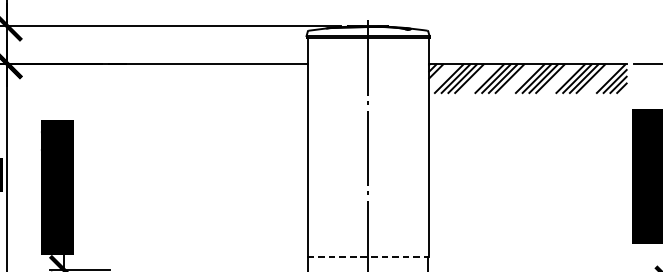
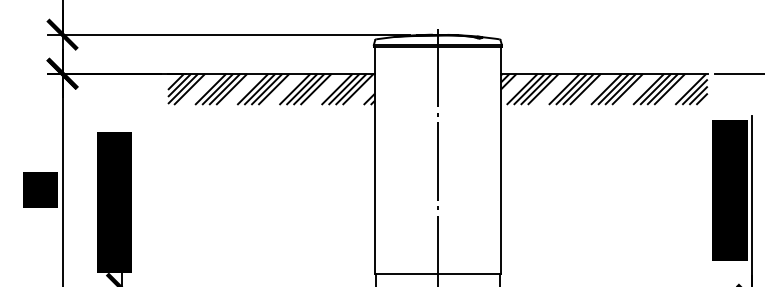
hatch: (208, 77) -> (271, 88), added
line: (367, 256) -> (437, 274), dashed -> solid

